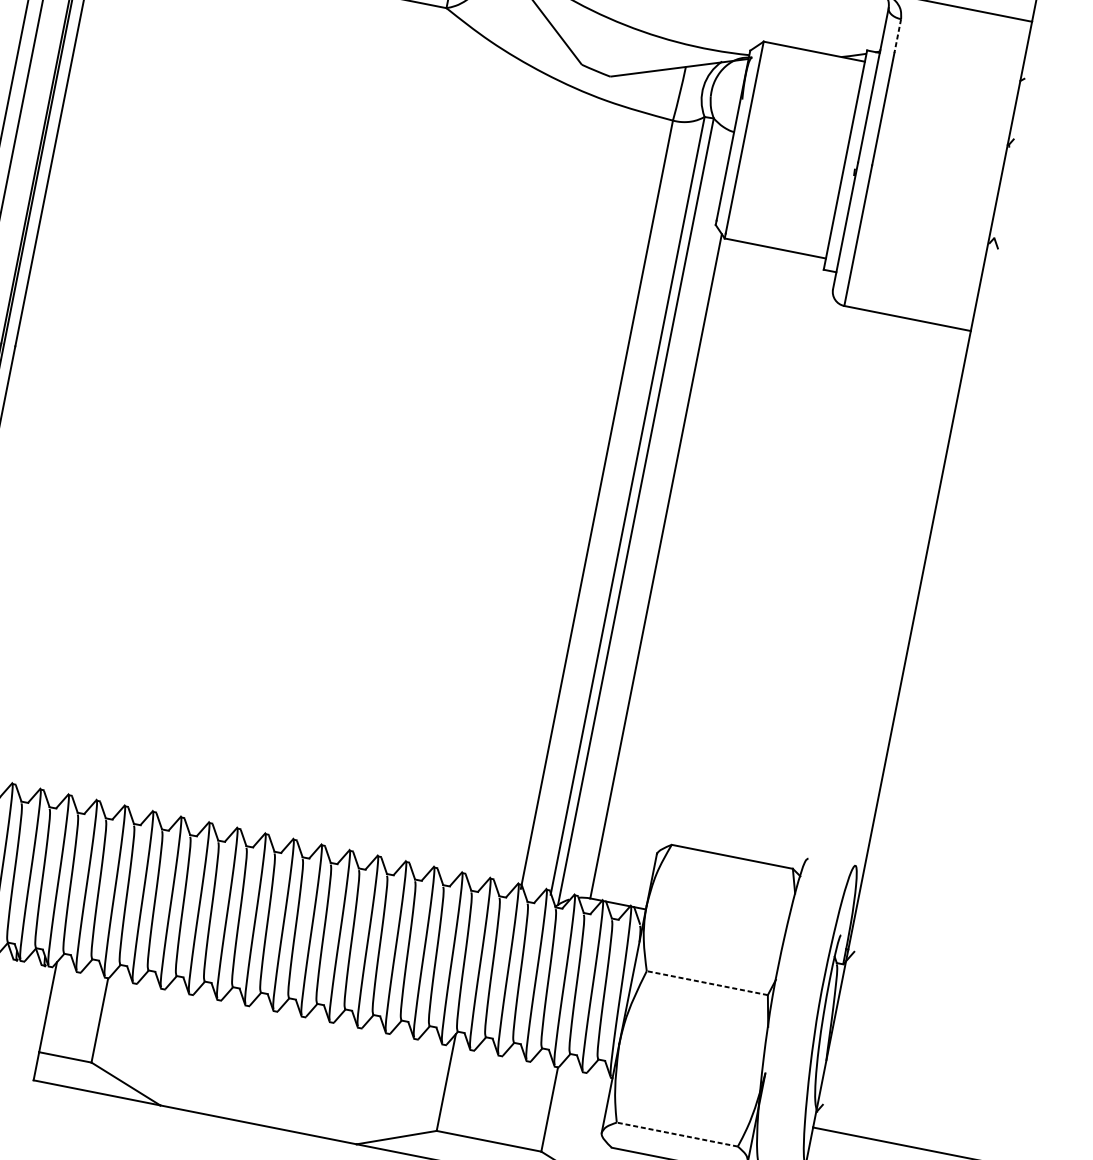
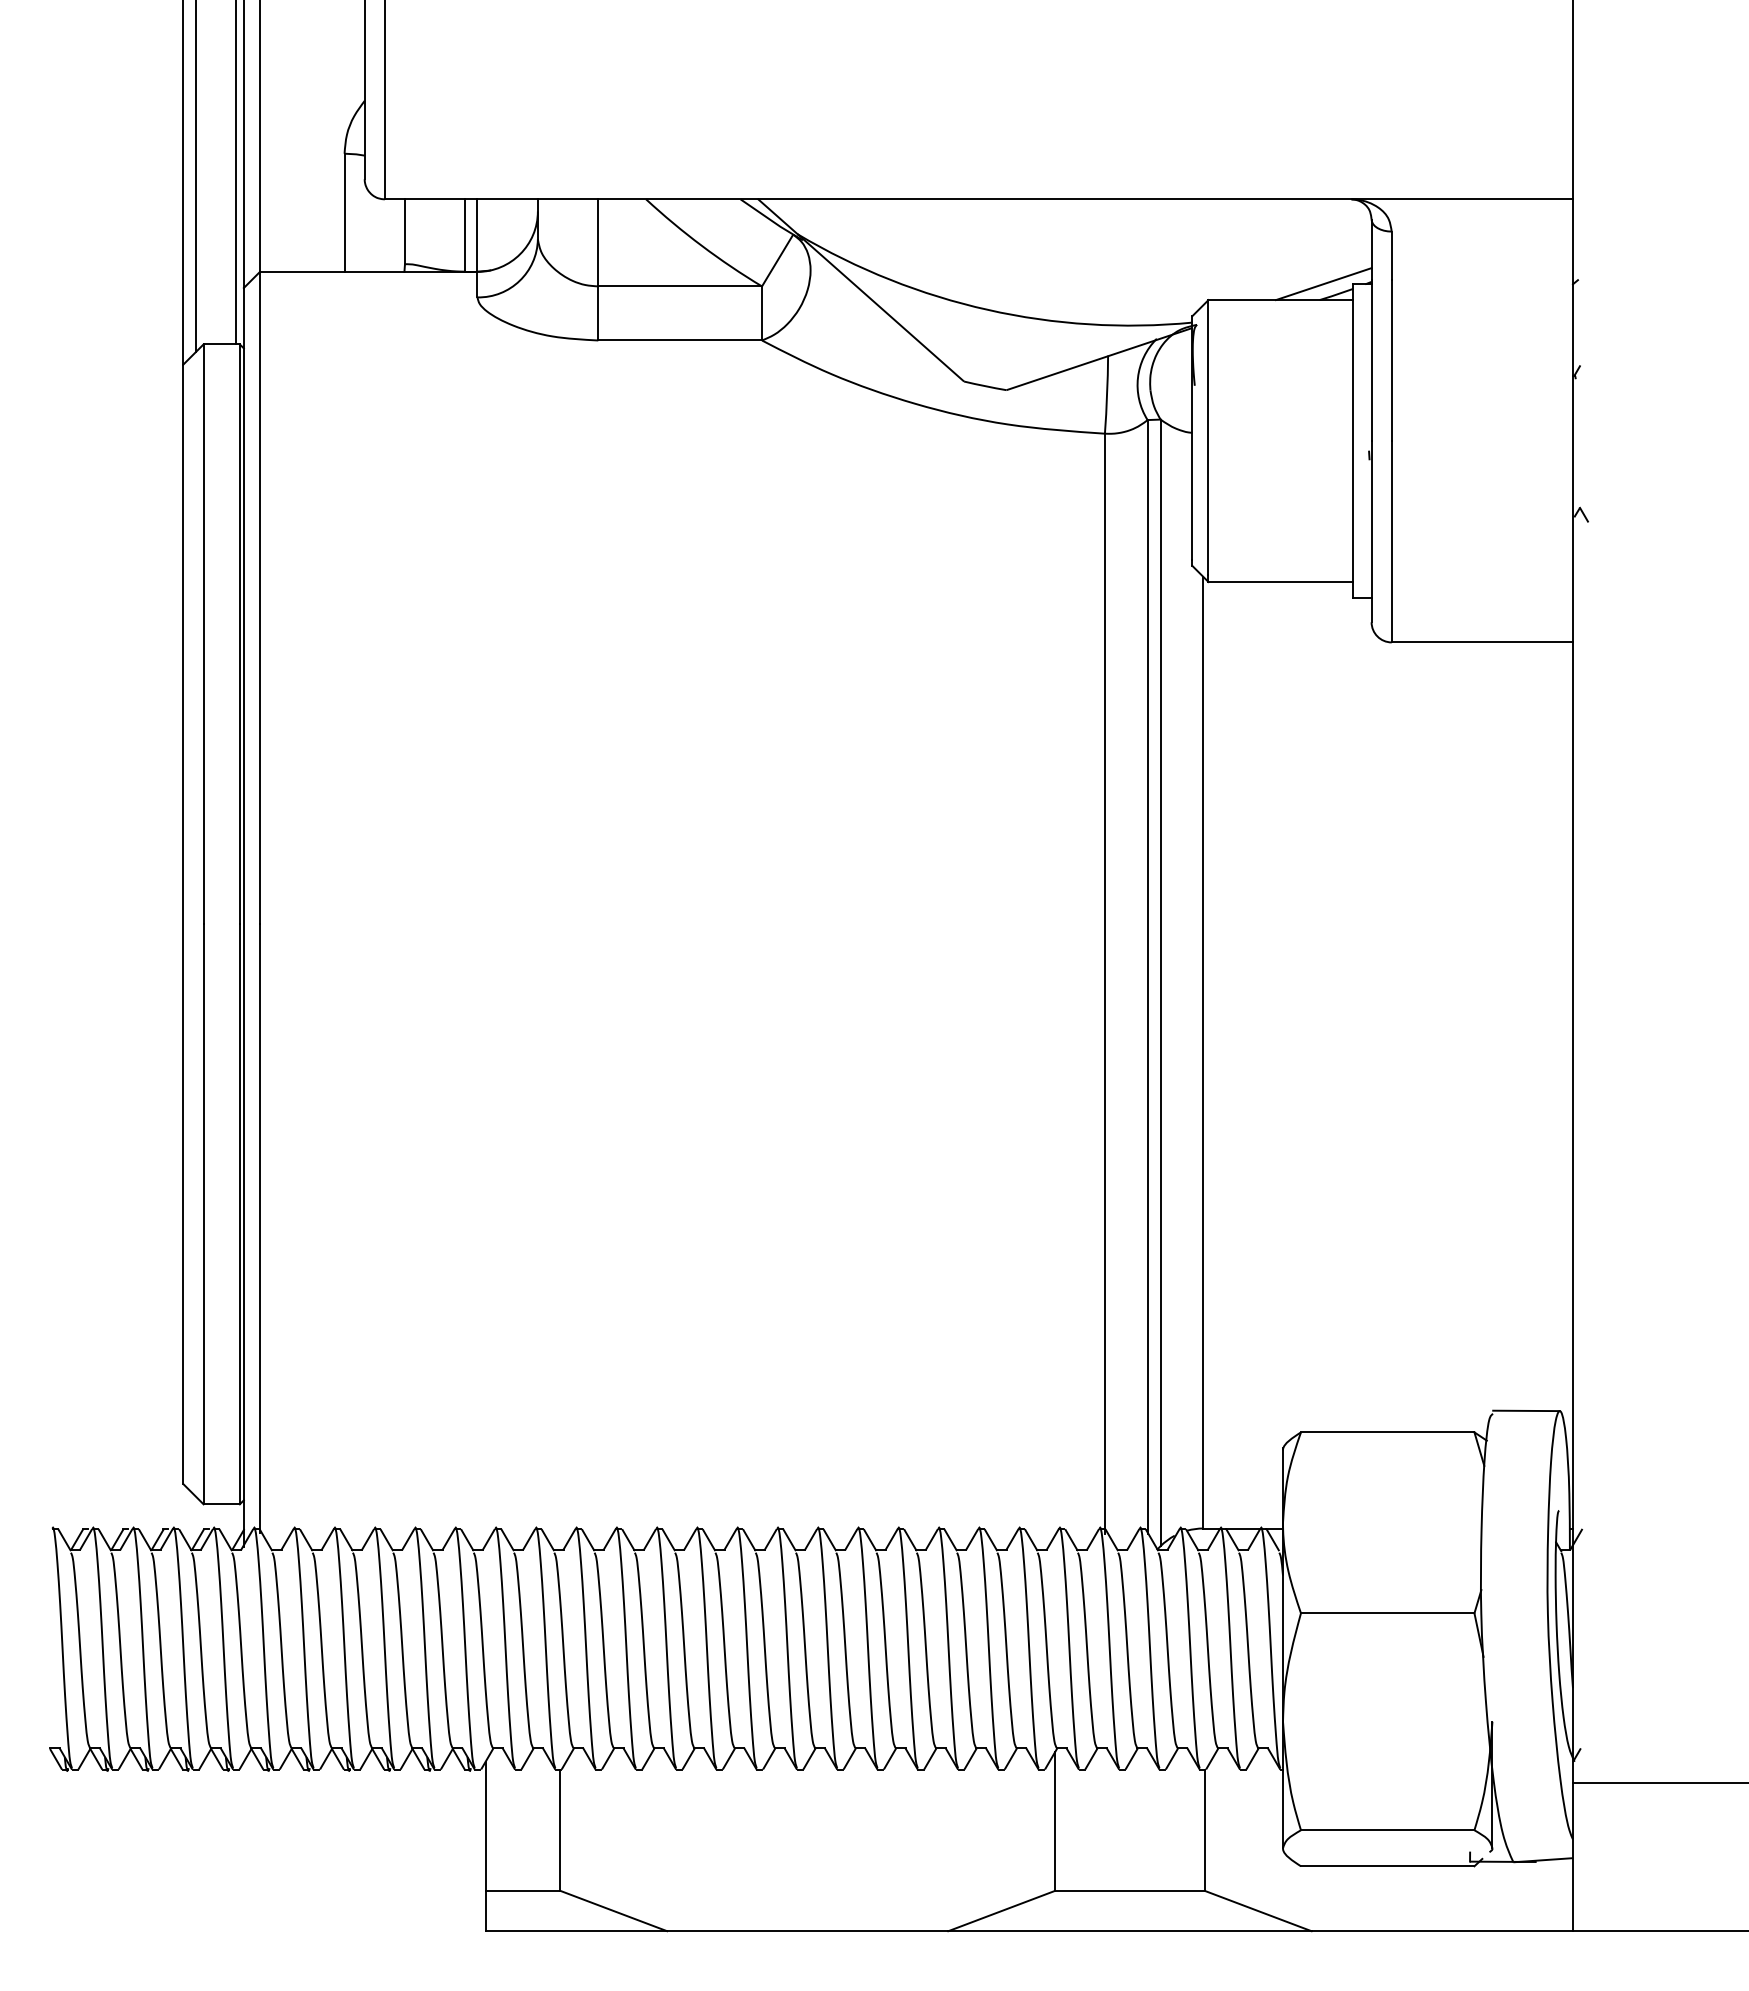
line: (897, 36) -> (1391, 256), dashed -> solid
line: (846, 46) -> (1323, 284), added
line: (832, 860) -> (1526, 1410), added
line: (707, 983) -> (1387, 1613), dashed -> solid
line: (677, 1134) -> (1387, 1830), dashed -> solid

